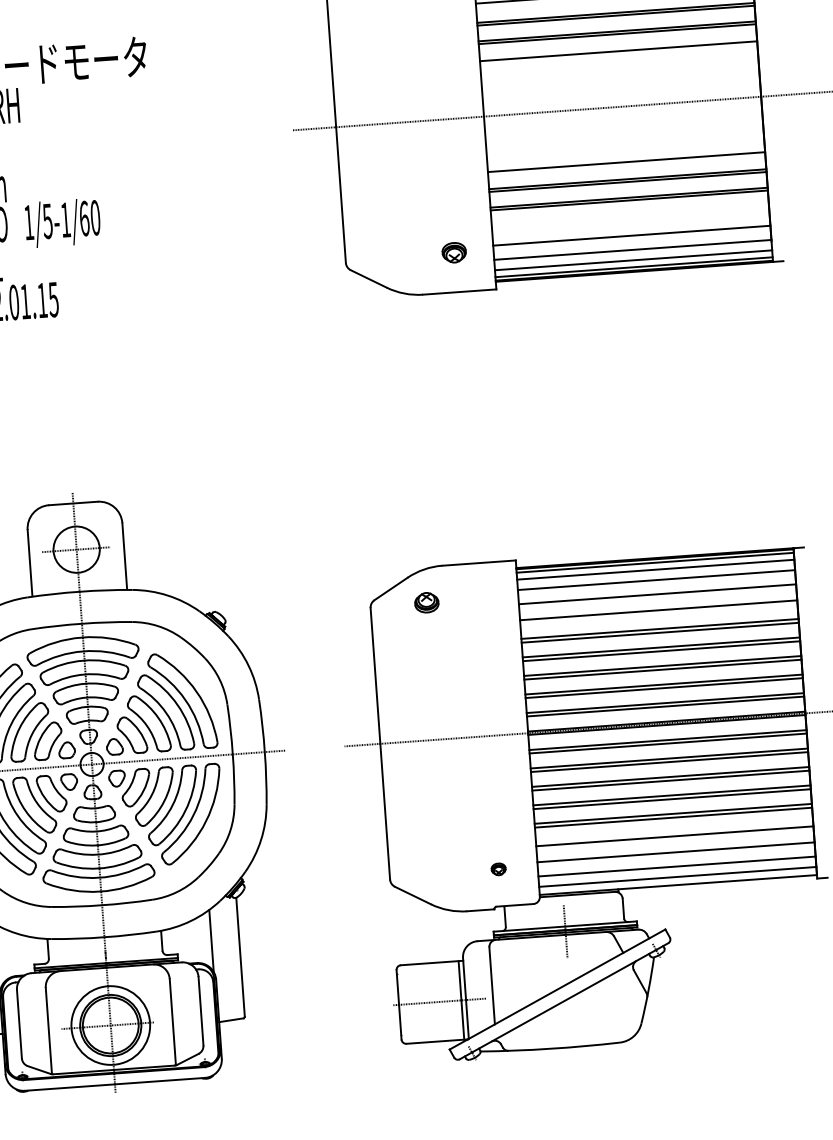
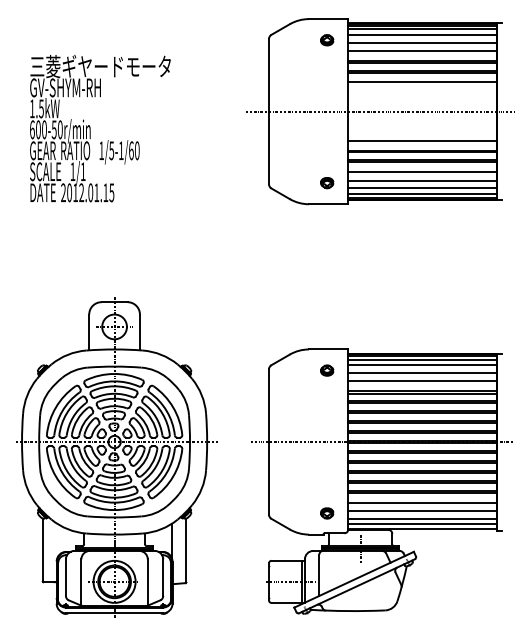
line: (630, 220) -> (422, 172), added
part: (427, 602) -> (327, 370), moved
part: (499, 869) -> (327, 513), size x1.67

